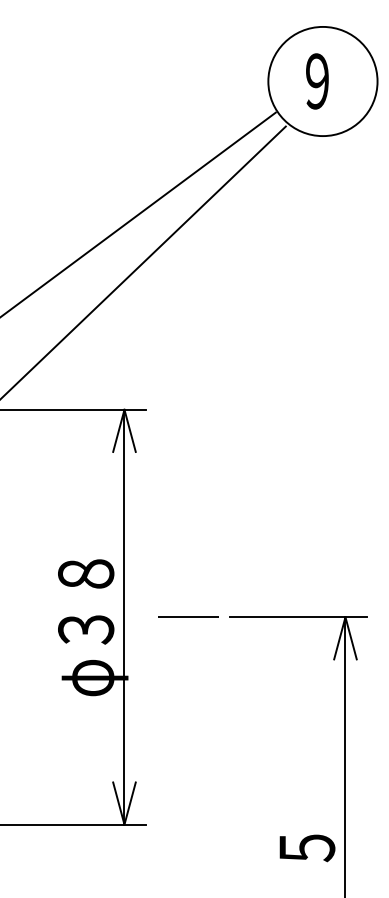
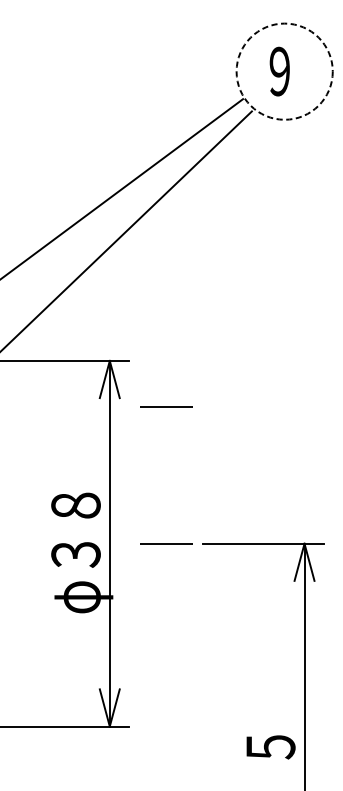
circle: (322, 81) -> (284, 71), solid -> dashed
line: (188, 461) -> (166, 406), added

